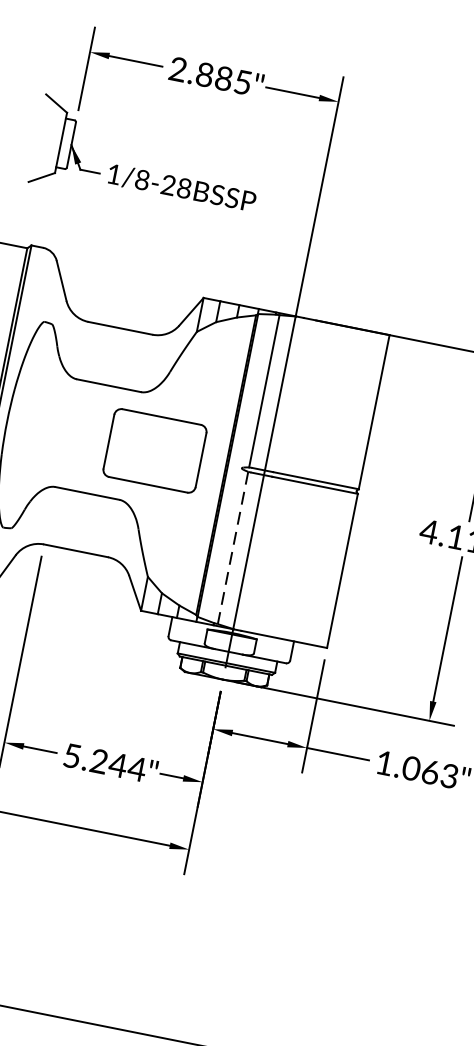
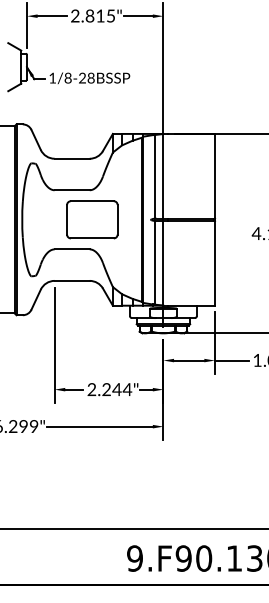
text: (224, 77) -> (100, 15), 2.885" -> 2.815"
part: (155, 450) -> (92, 219), moved
line: (232, 547) -> (154, 262), dashed -> solid
text: (71, 755) -> (91, 389), 5.244" -> 2.244"

